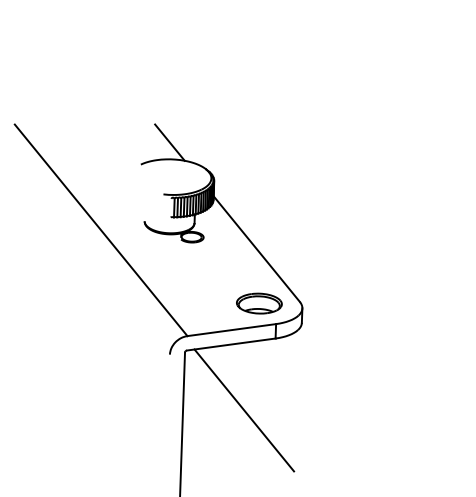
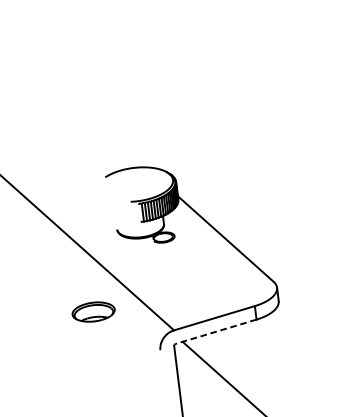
line: (169, 142) -> (128, 152), removed
part: (259, 303) -> (93, 311), moved
line: (231, 344) -> (216, 331), solid -> dashed

